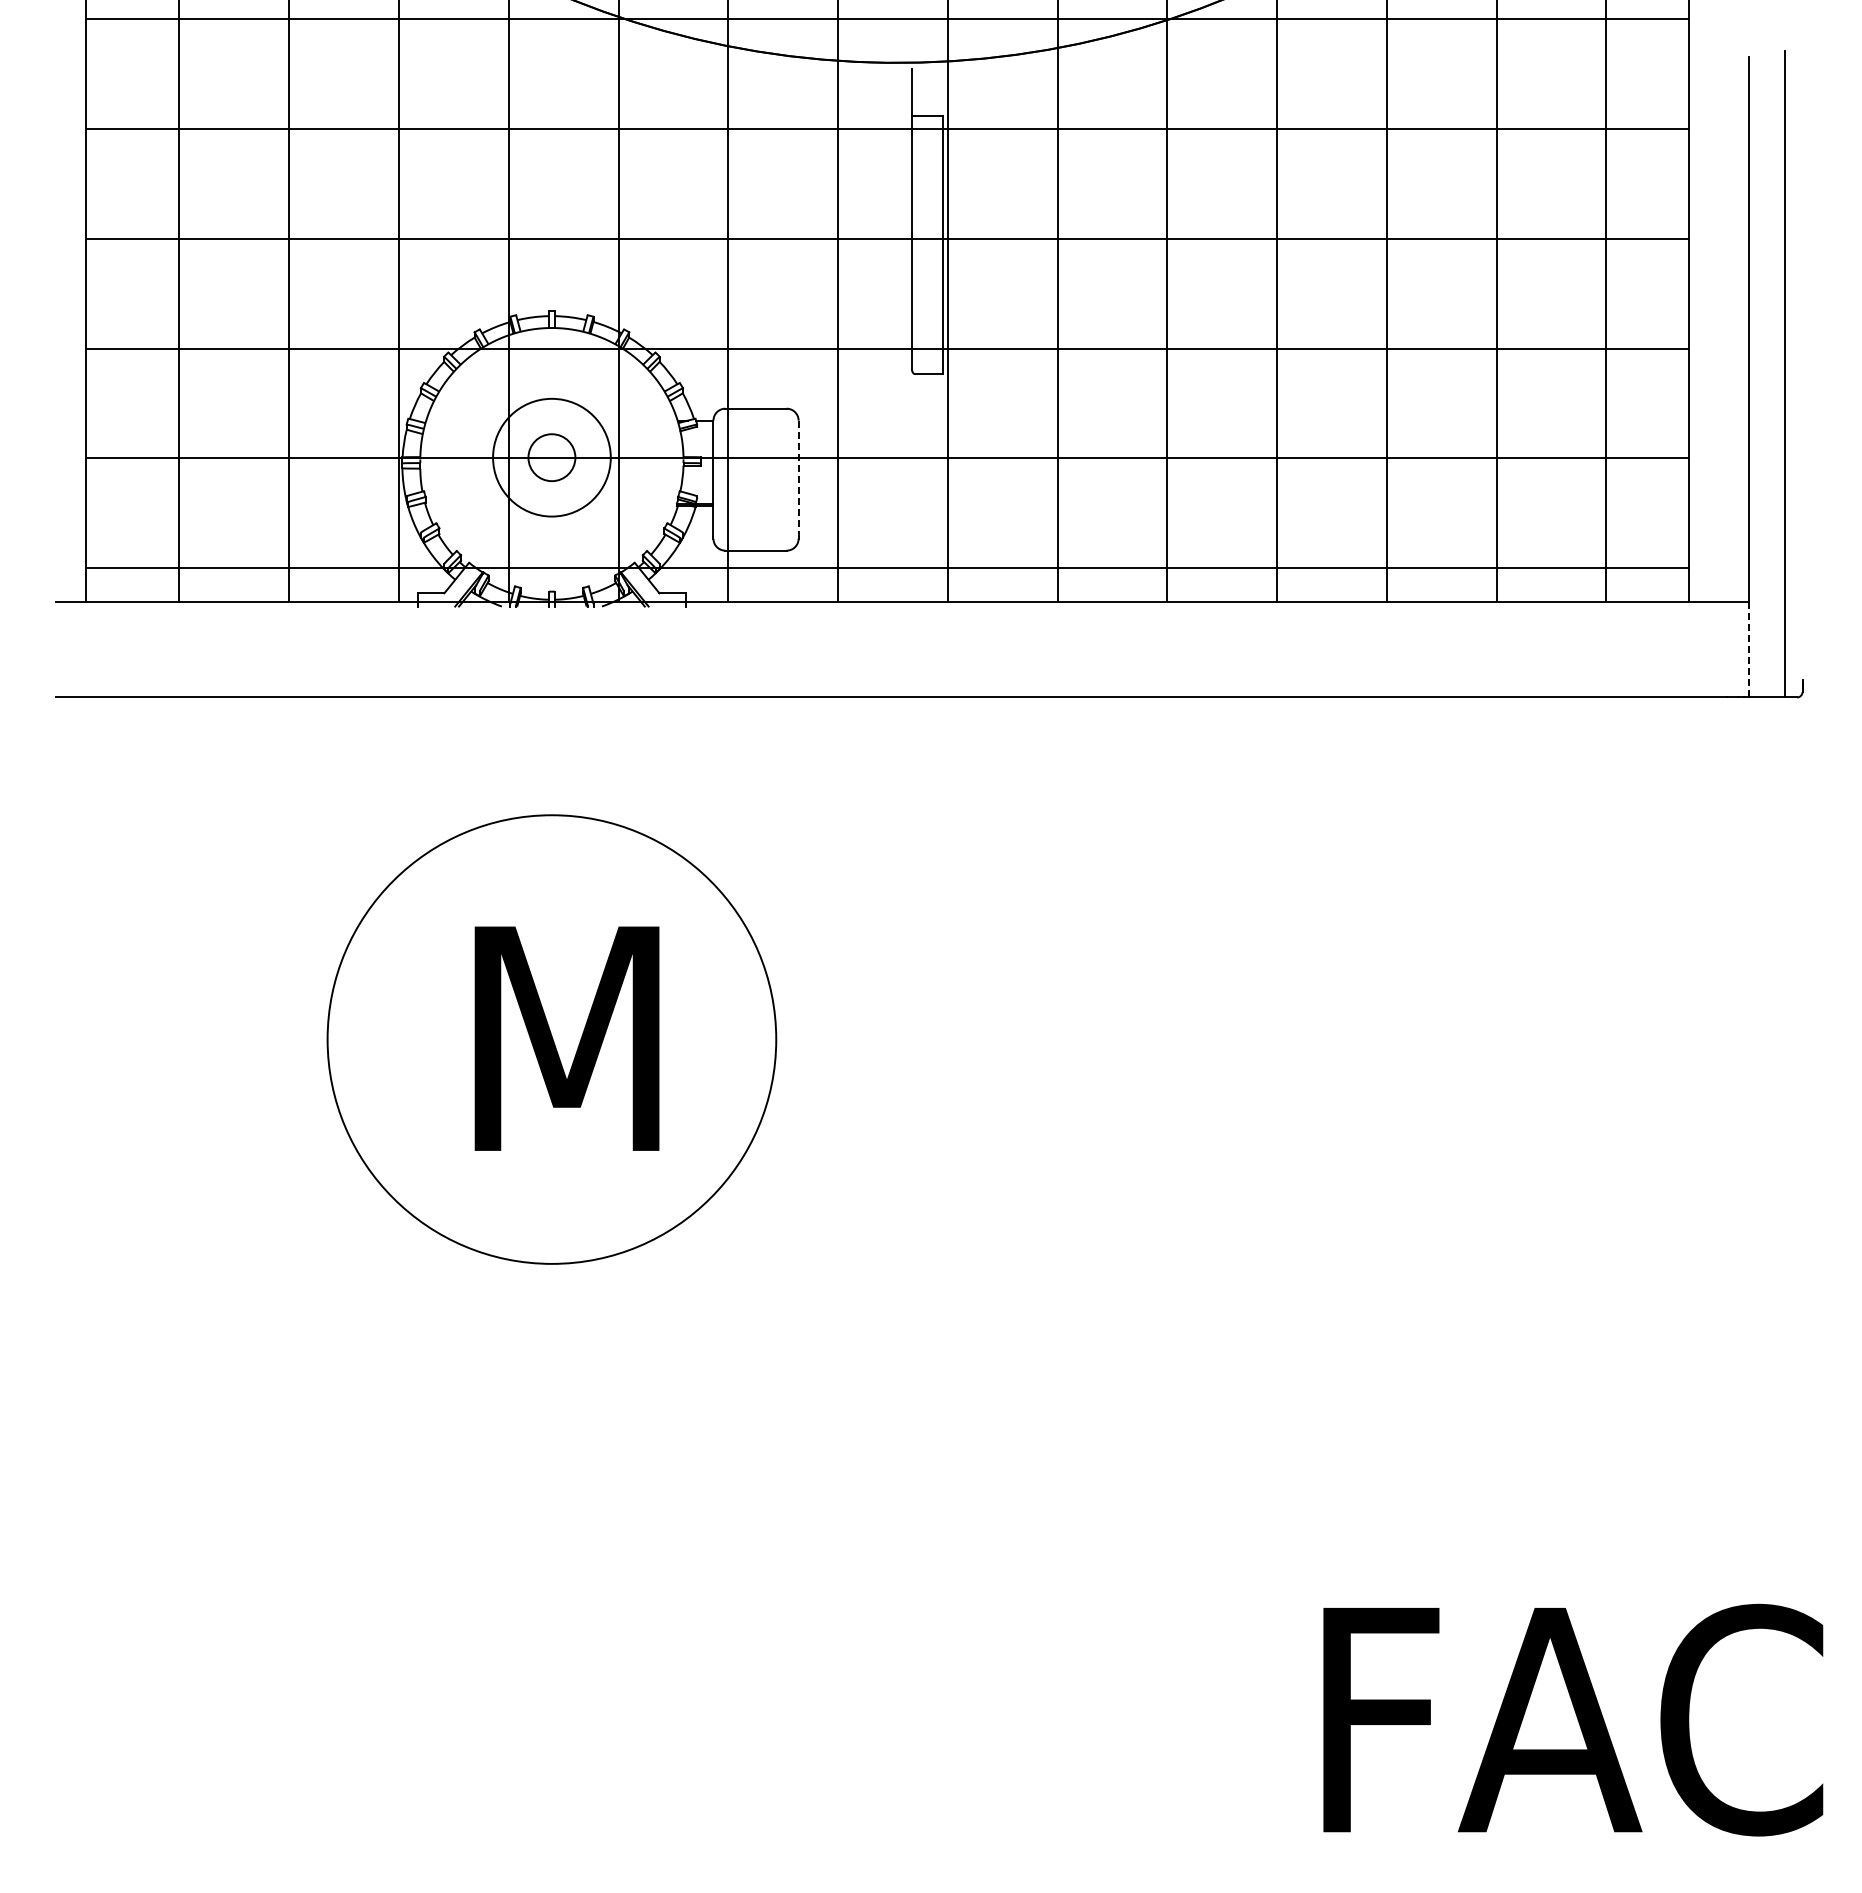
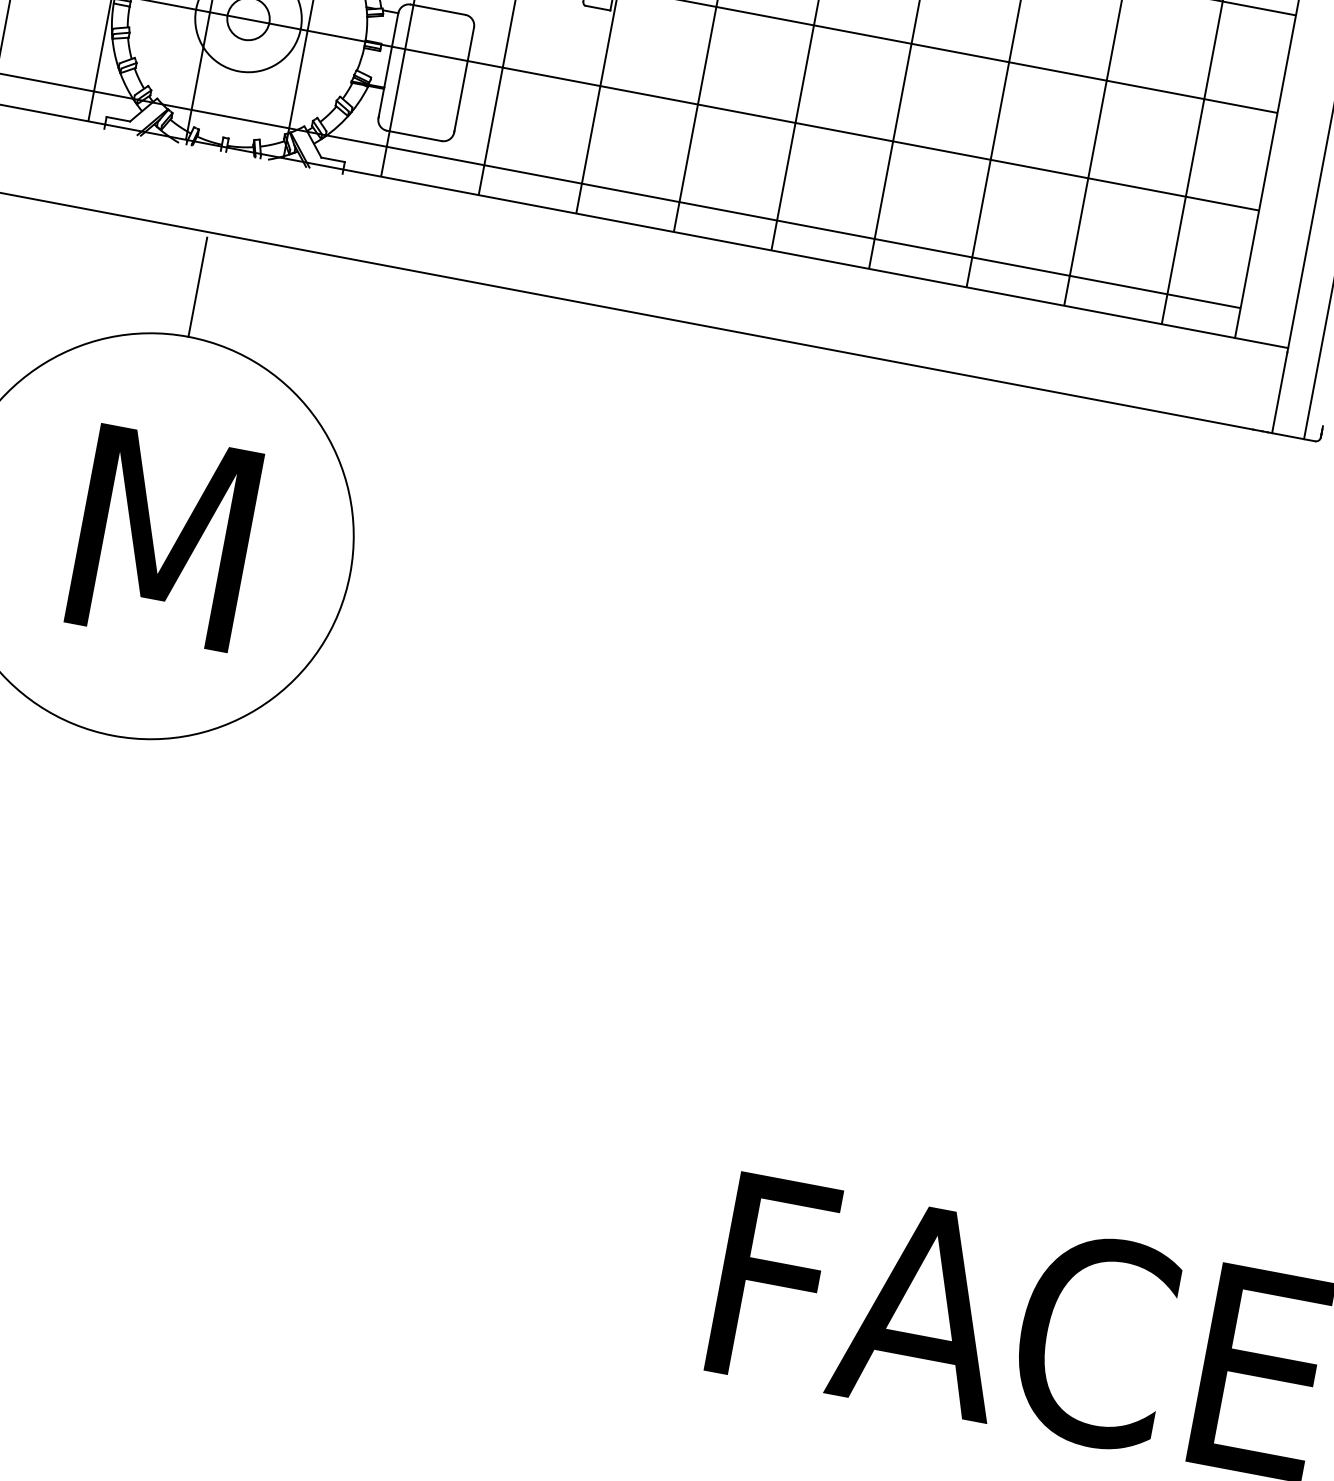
line: (798, 479) -> (464, 79), dashed -> solid
line: (1748, 651) -> (1279, 392), dashed -> solid
line: (551, 759) -> (197, 287), added

